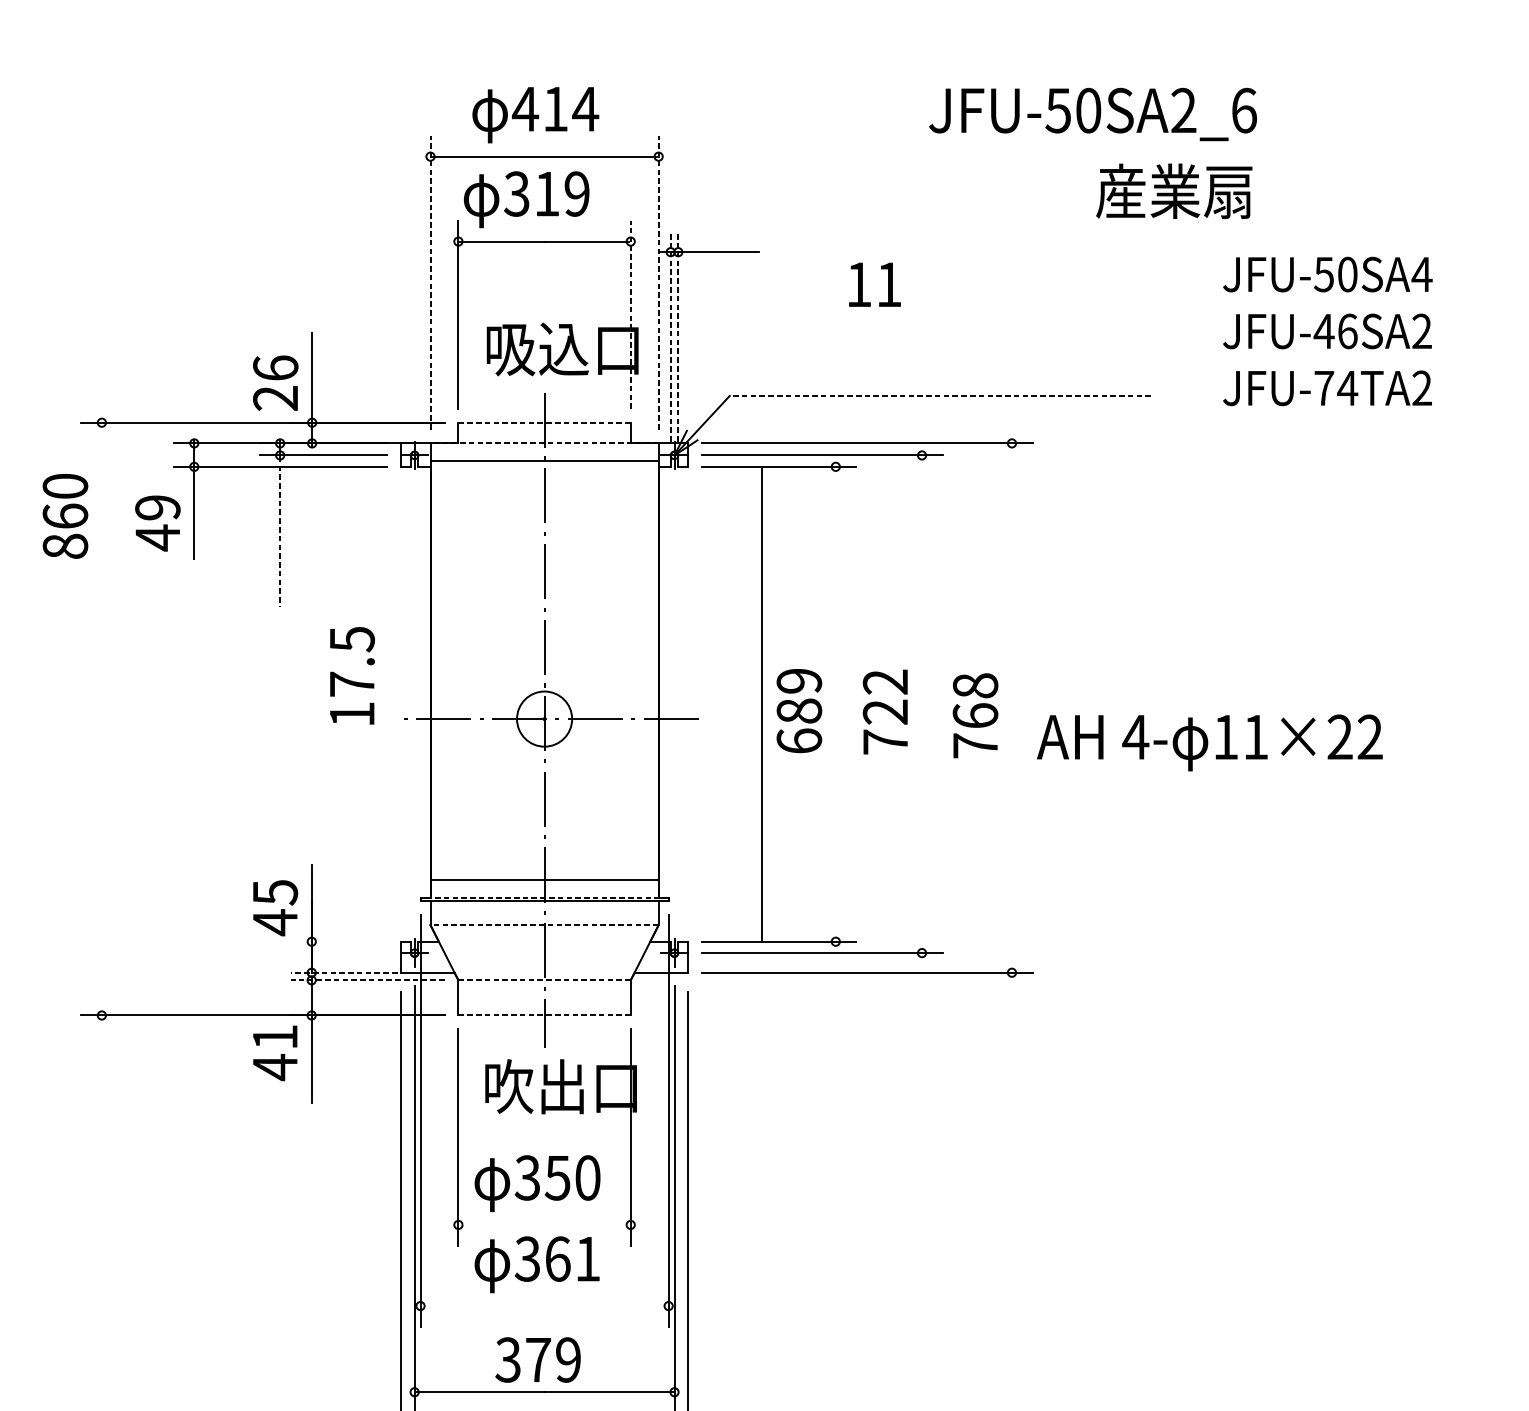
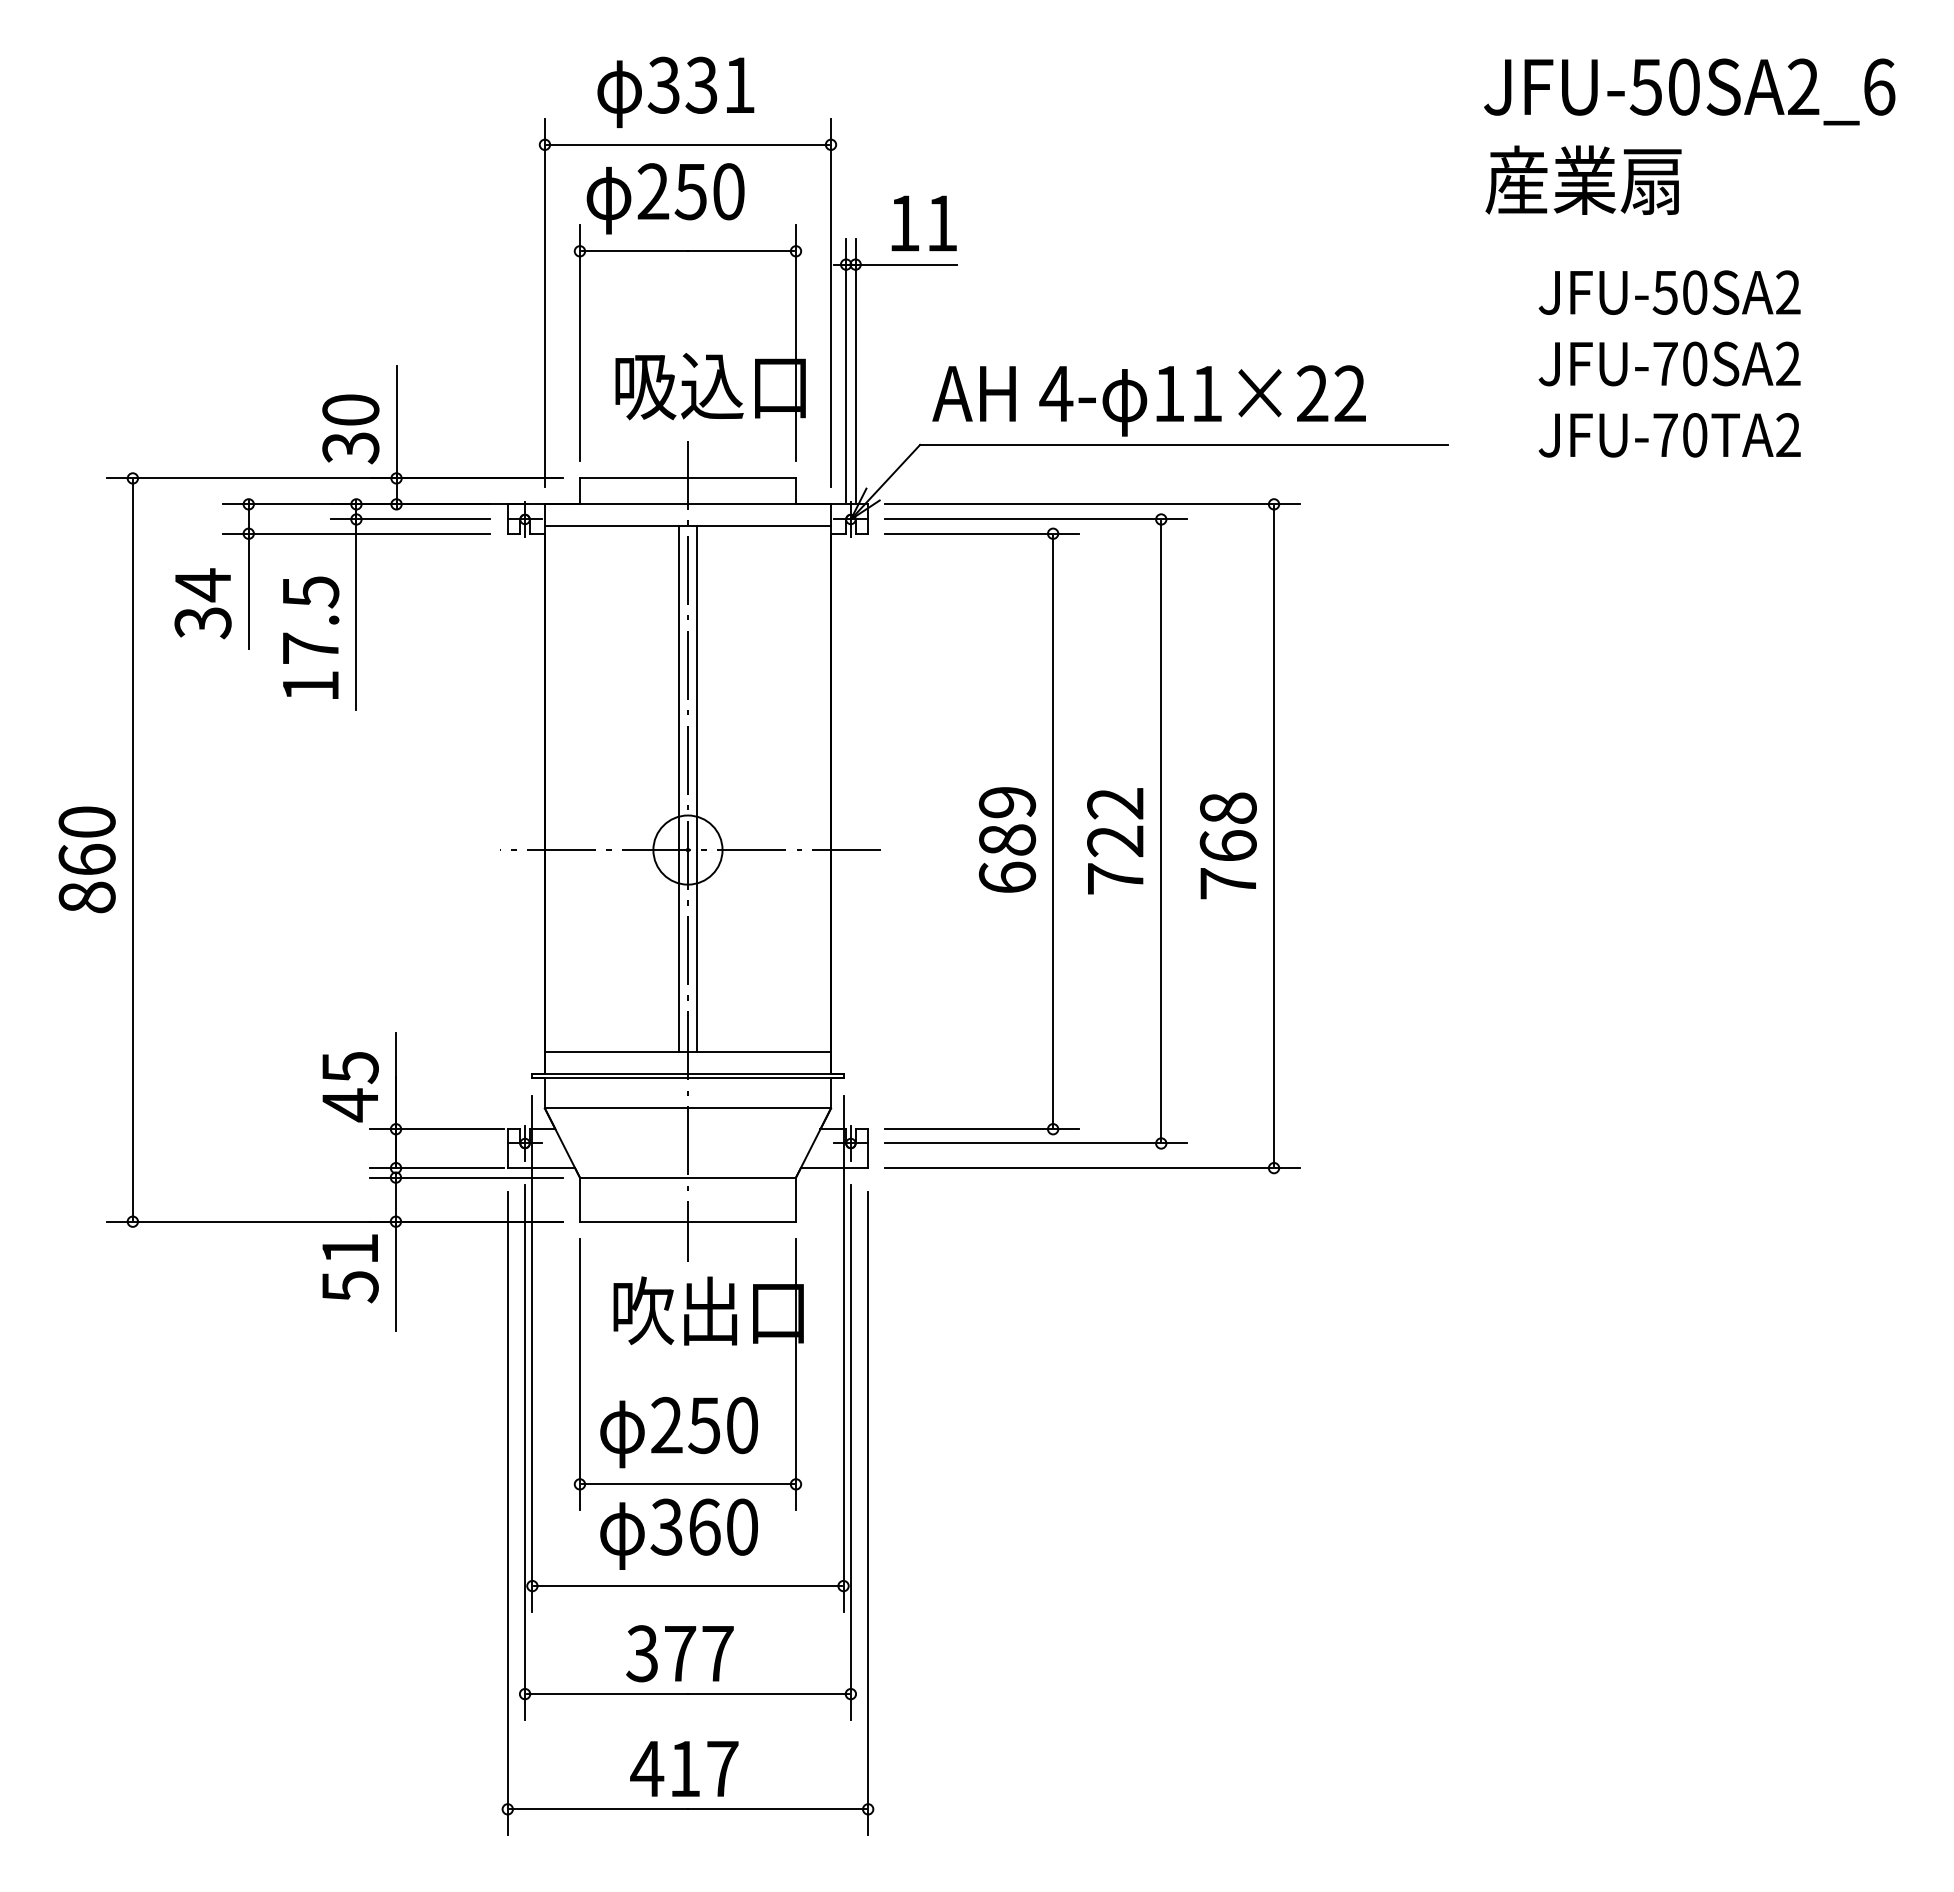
text: (555, 108) -> (701, 84), 414 -> 331
text: (1092, 114) -> (1689, 91), moved
text: (1174, 190) -> (1583, 179), moved
text: (546, 193) -> (690, 191), 319 -> 250
text: (1421, 274) -> (1787, 292), JFU-50SA4 -> JFU-50SA2
line: (430, 282) -> (544, 302), dashed -> solid
line: (659, 282) -> (831, 302), dashed -> solid
text: (874, 284) -> (923, 223), moved
line: (631, 315) -> (796, 343), dashed -> solid
text: (1335, 331) -> (1679, 363), JFU-46SA2 -> JFU-70SA2
line: (671, 336) -> (846, 370), dashed -> solid
line: (678, 336) -> (855, 370), dashed -> solid
text: (275, 383) -> (350, 429), 26 -> 30
text: (1347, 388) -> (1694, 435), JFU-74TA2 -> JFU-70TA2
line: (939, 395) -> (1183, 444), dashed -> solid
line: (544, 422) -> (687, 478), dashed -> solid
line: (544, 443) -> (687, 504), dashed -> solid
text: (64, 516) -> (86, 859), moved
text: (157, 523) -> (202, 604), 49 -> 34
line: (280, 532) -> (356, 615), dashed -> solid
line: (537, 670) -> (679, 788), added
line: (551, 670) -> (696, 788), added
text: (352, 675) -> (311, 637), moved
line: (762, 704) -> (1053, 831), moved
line: (922, 704) -> (1161, 831), added
line: (1012, 708) -> (1274, 836), added
line: (101, 718) -> (132, 849), added
text: (1209, 742) -> (1148, 400), moved
line: (544, 897) -> (687, 1073), dashed -> solid
line: (544, 925) -> (687, 1108), dashed -> solid
line: (344, 941) -> (436, 1129), added
line: (344, 973) -> (436, 1168), dashed -> solid
line: (367, 980) -> (465, 1177), dashed -> solid
line: (544, 980) -> (687, 1177), dashed -> solid
line: (544, 1015) -> (687, 1221), dashed -> solid
text: (275, 1067) -> (350, 1286), 41 -> 51
text: (527, 1178) -> (666, 1425), 350 -> 250
line: (544, 1225) -> (687, 1484), added
text: (588, 1258) -> (742, 1526), 361 -> 360
line: (544, 1306) -> (687, 1586), added
text: (568, 1359) -> (717, 1653), 379 -> 377

